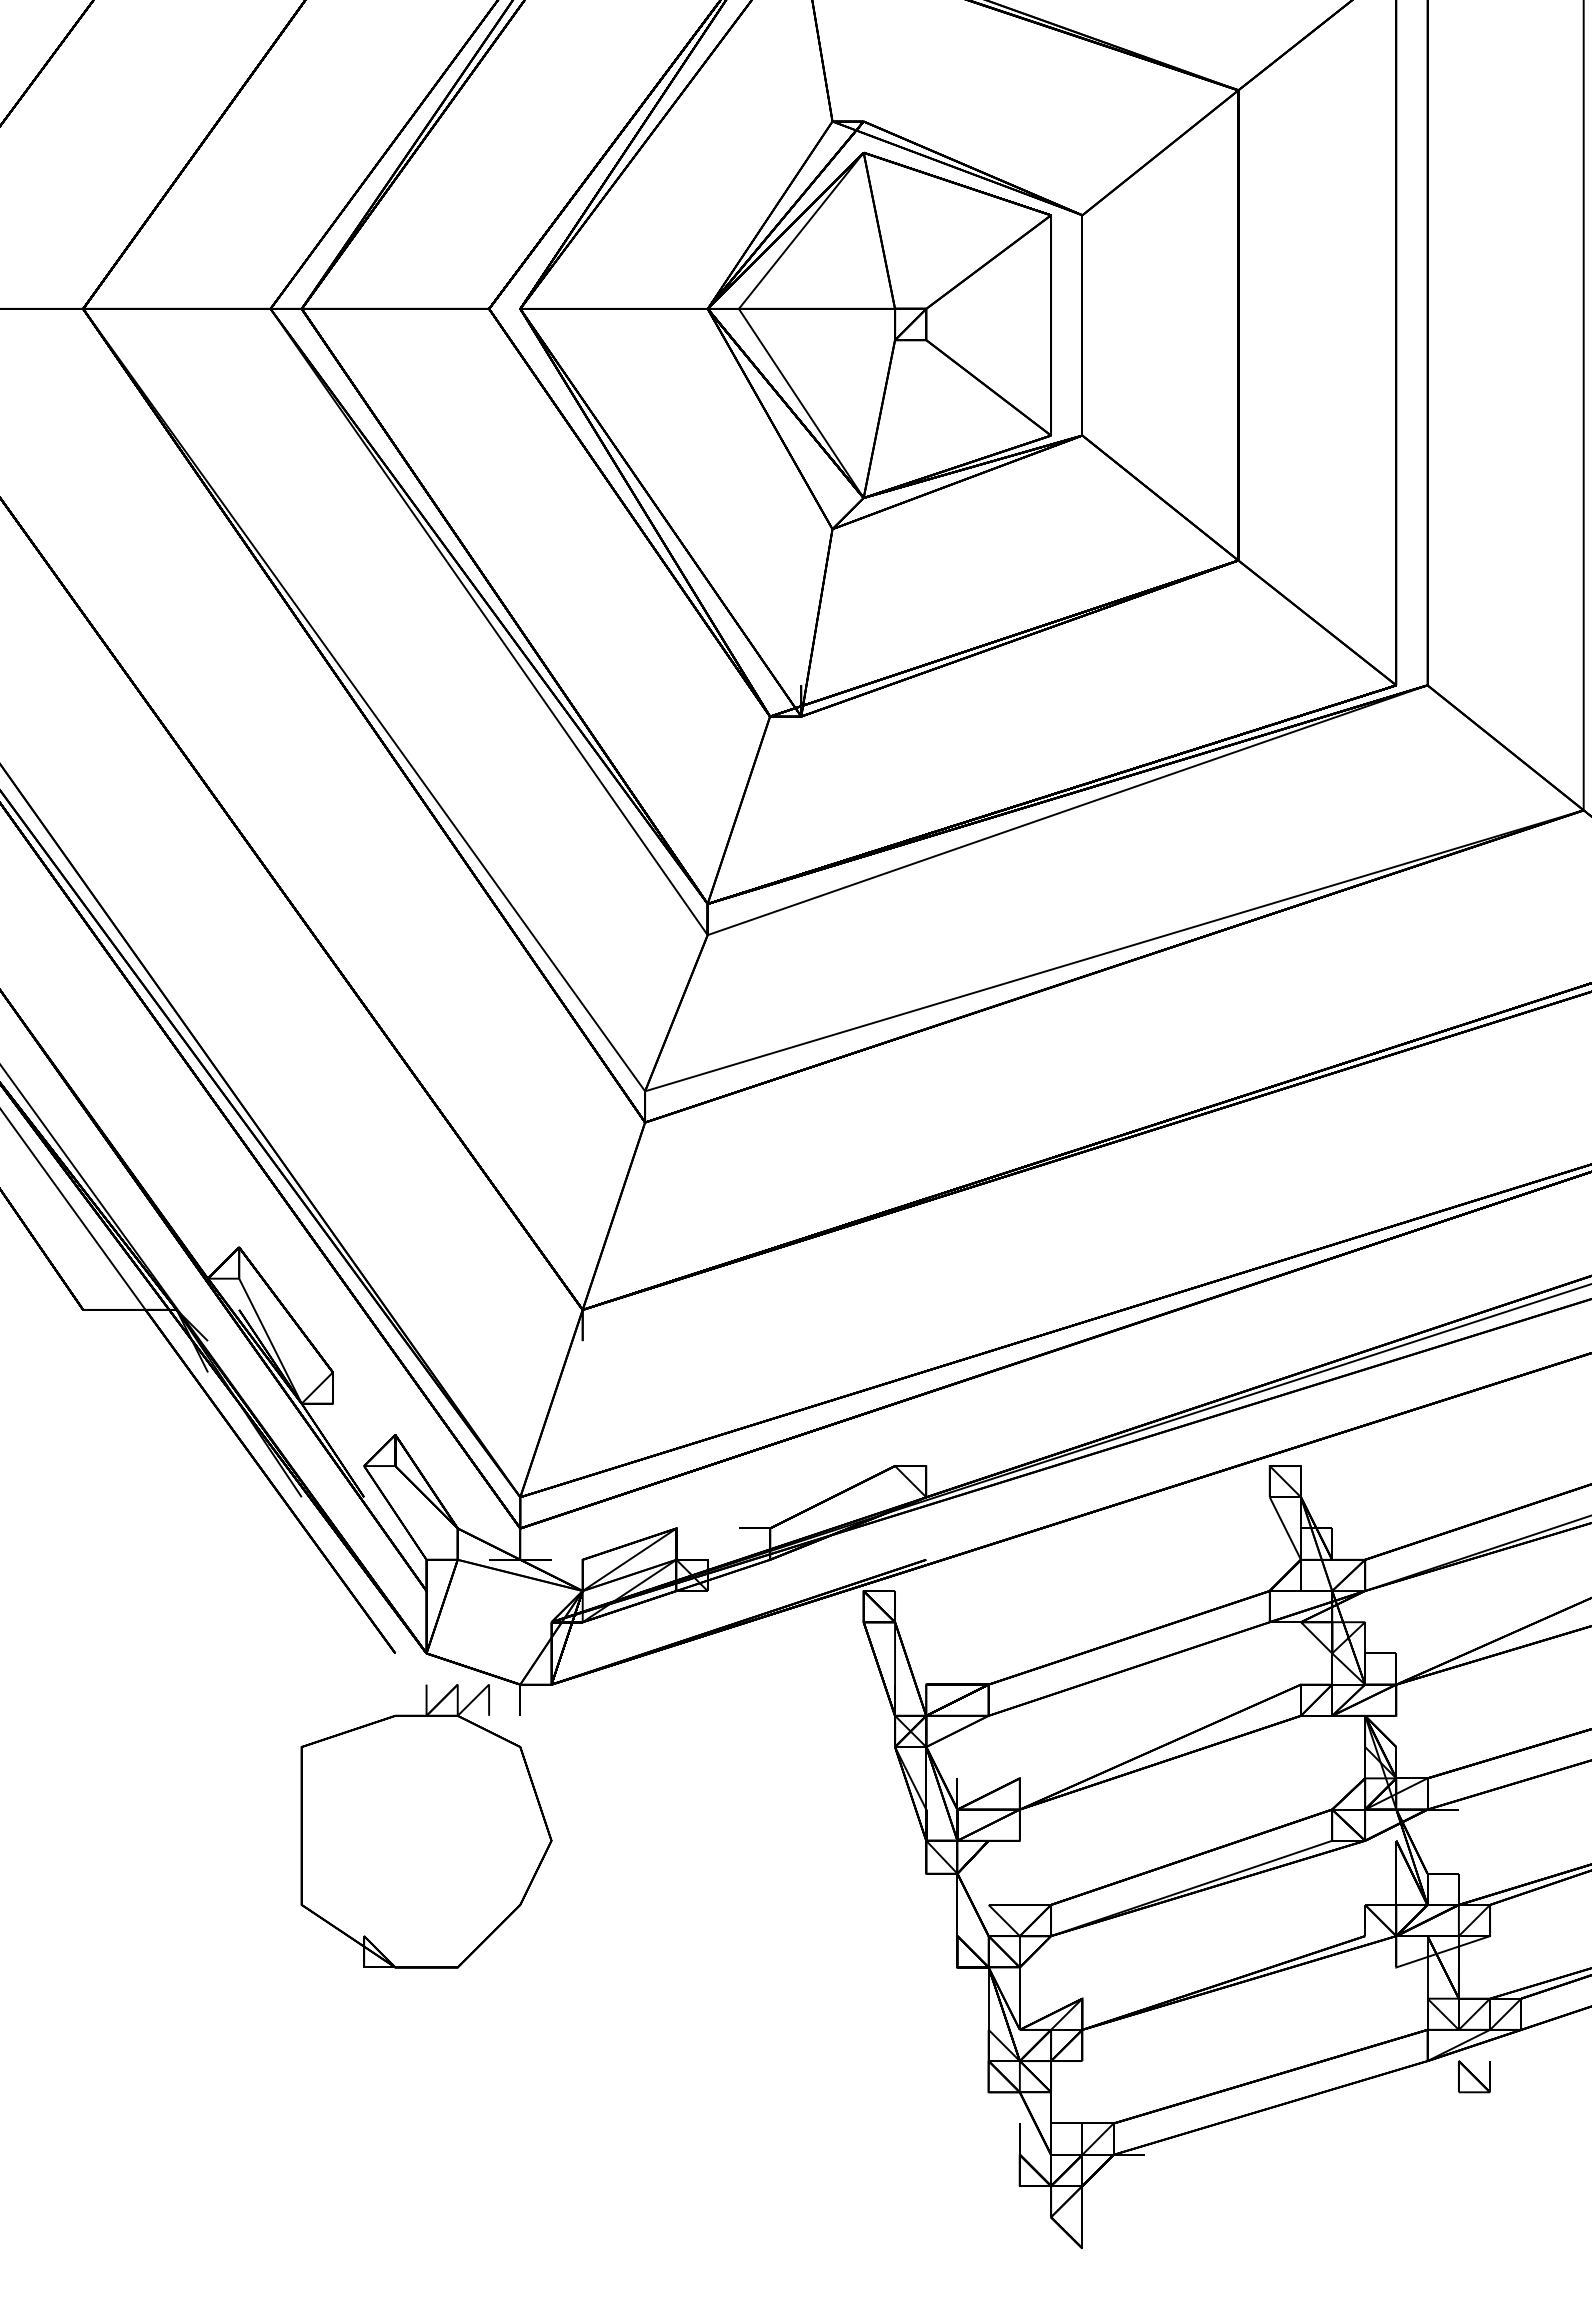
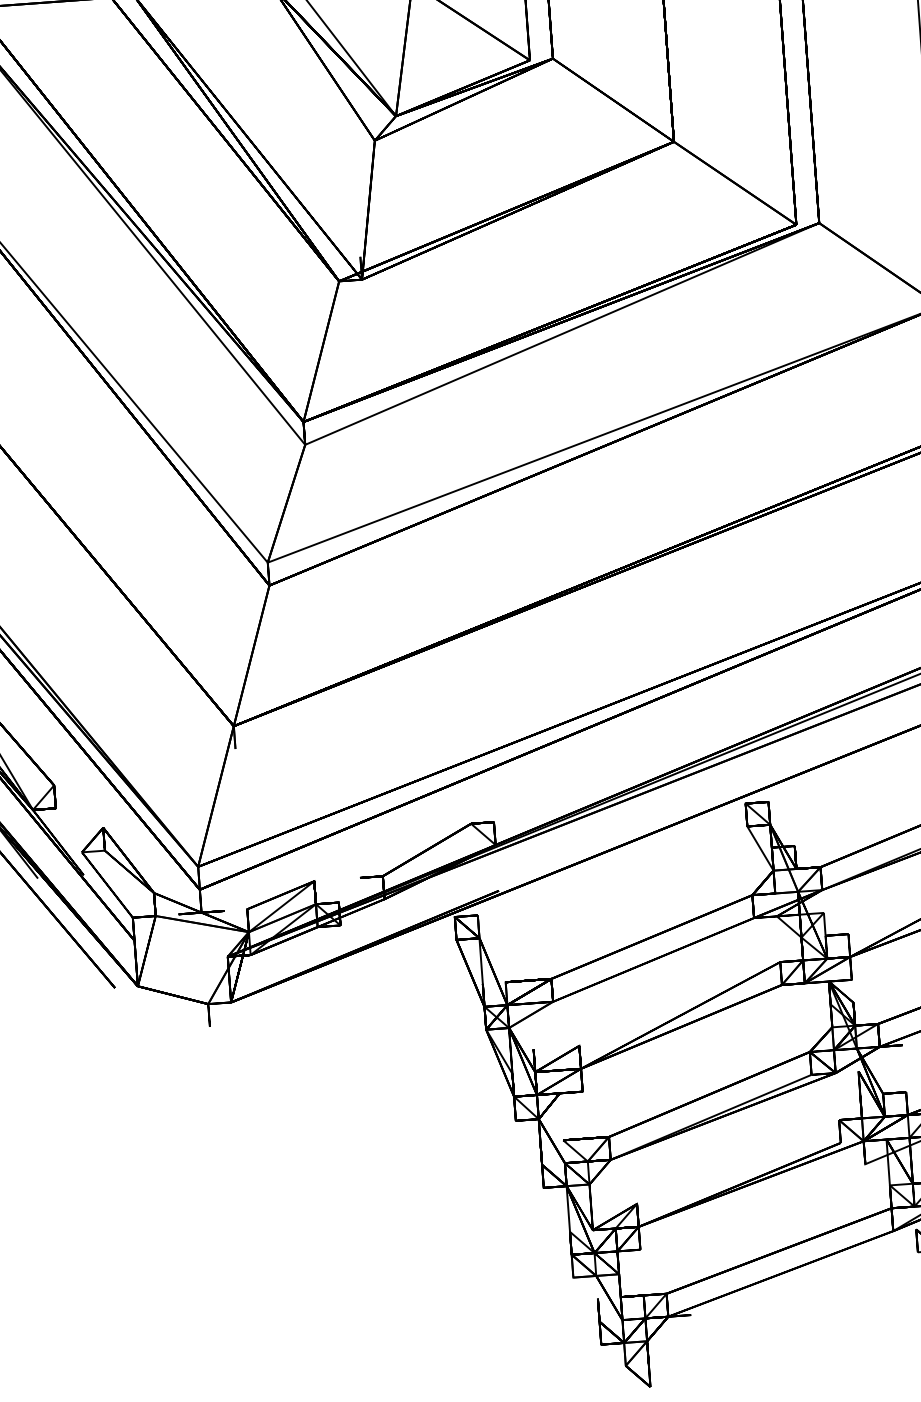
part: (426, 1826) -> (147, 1113), removed

